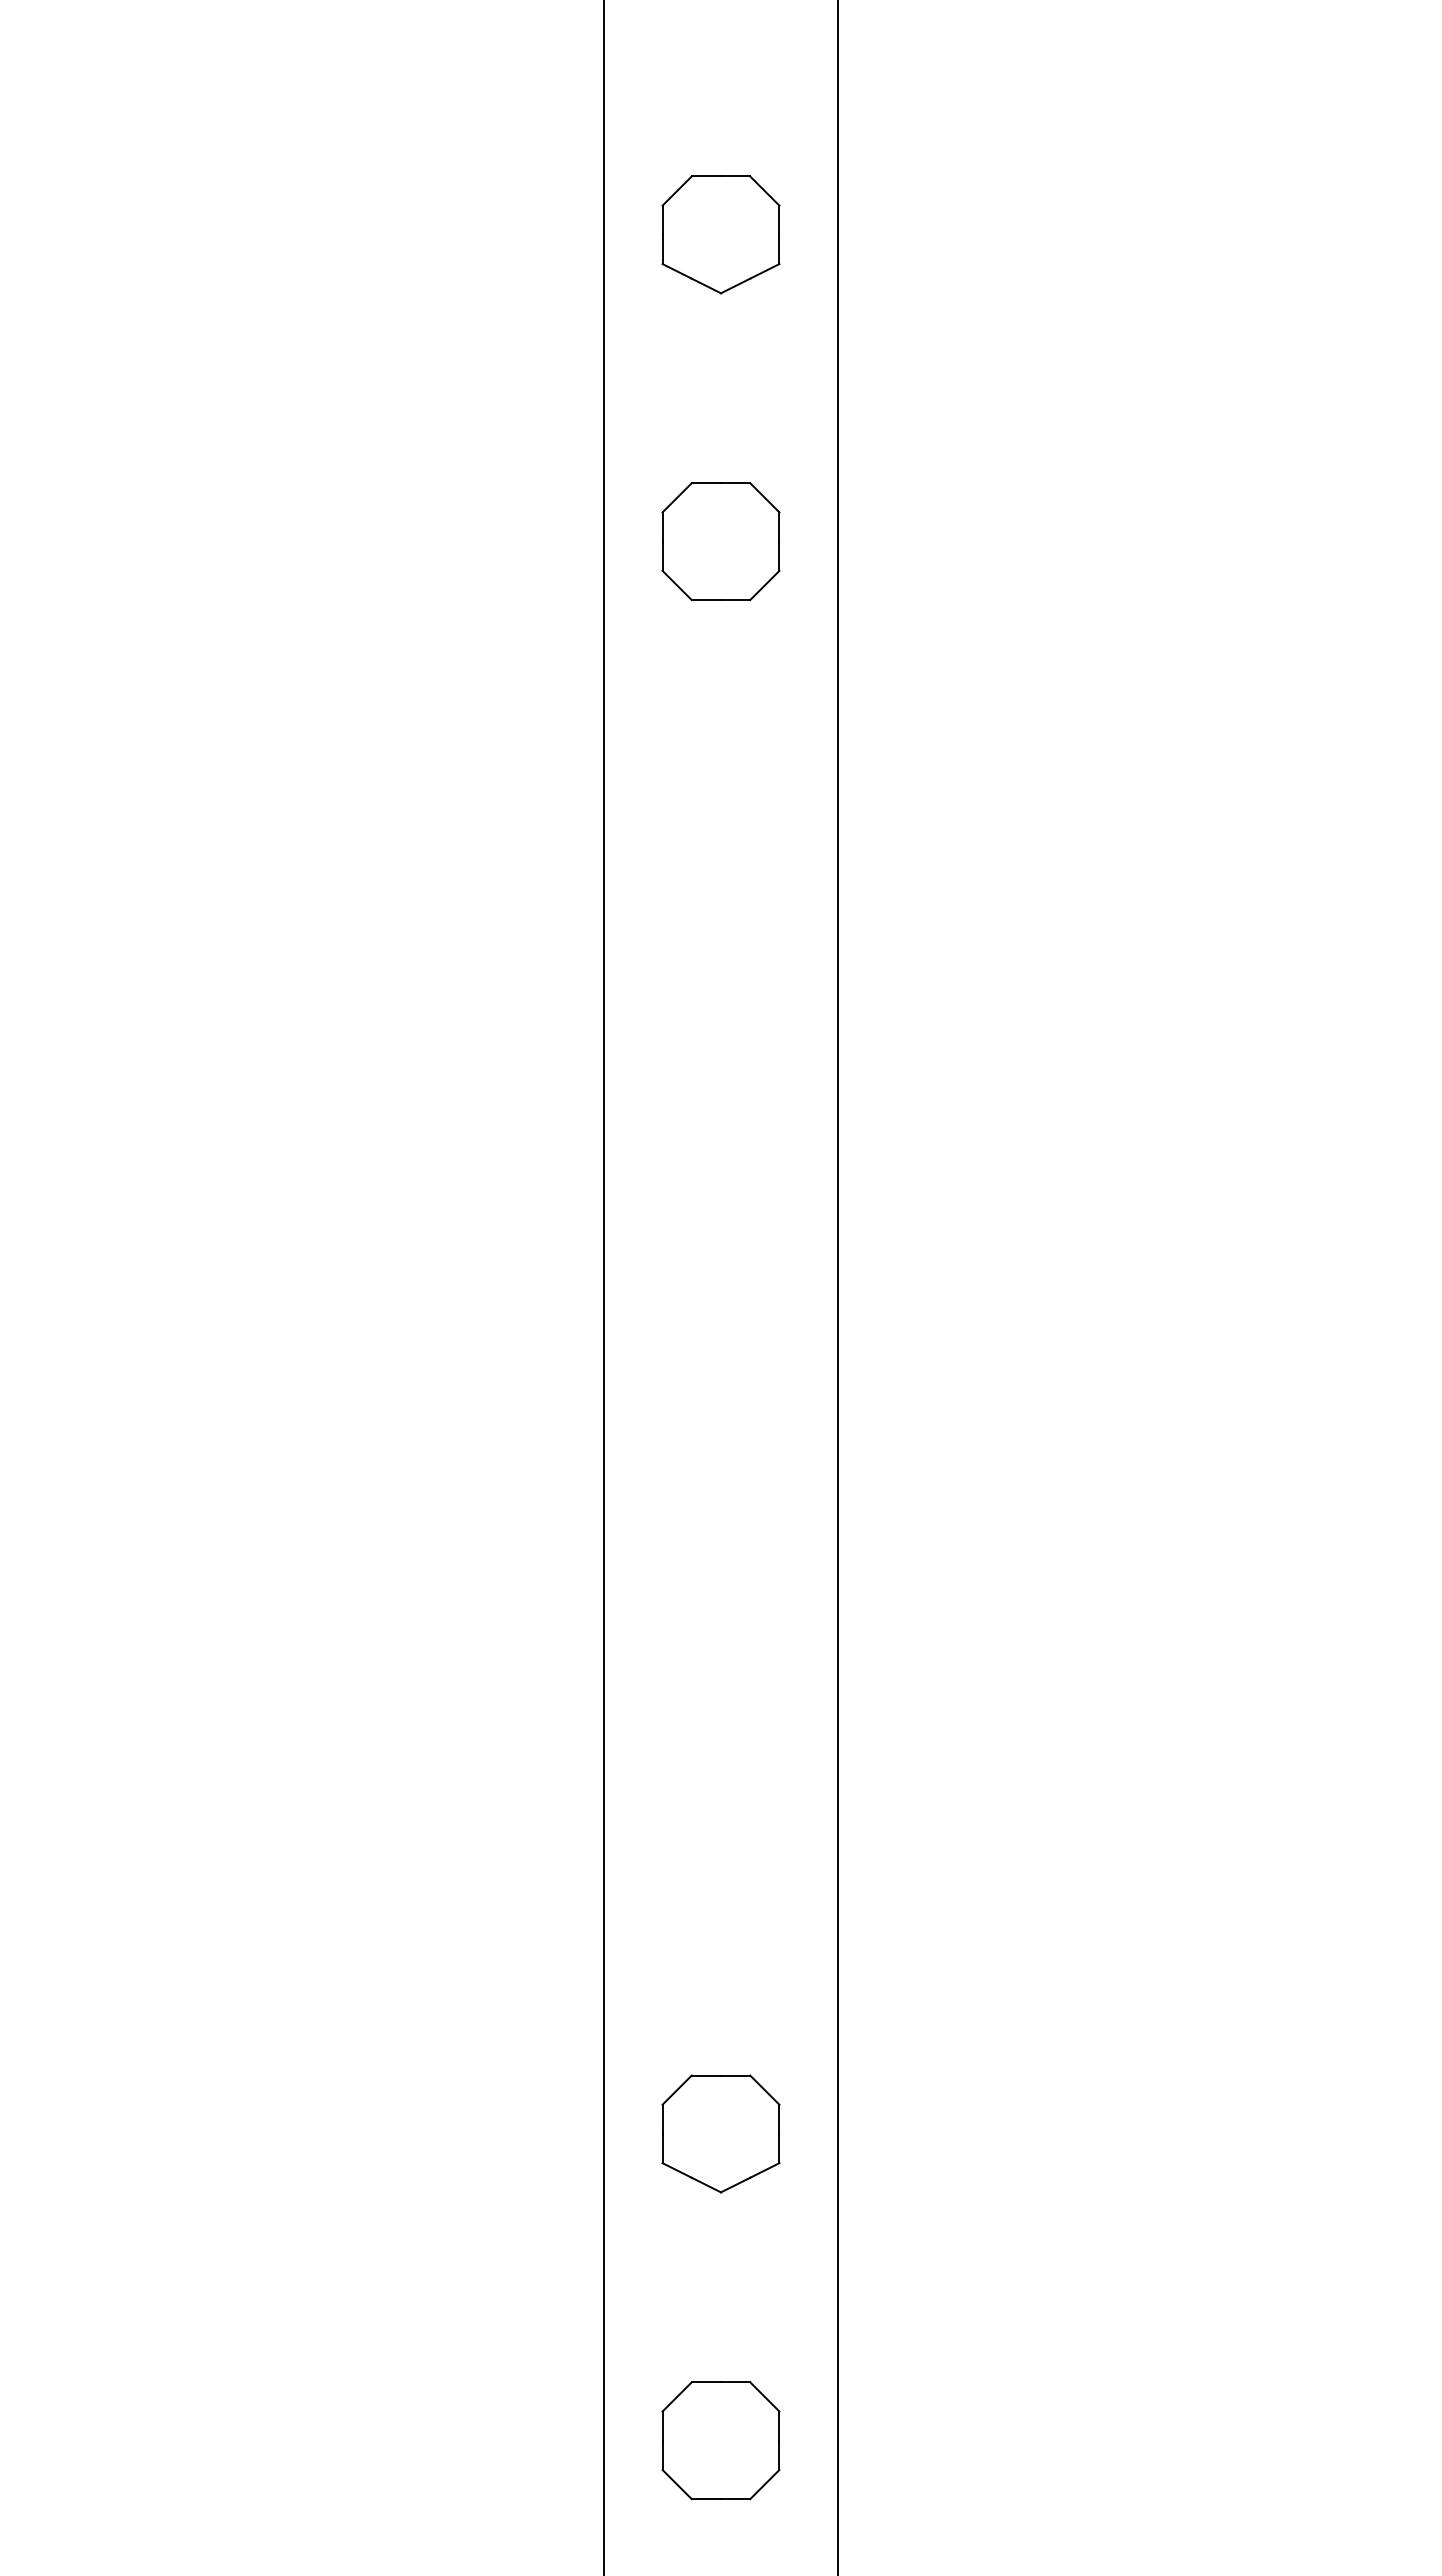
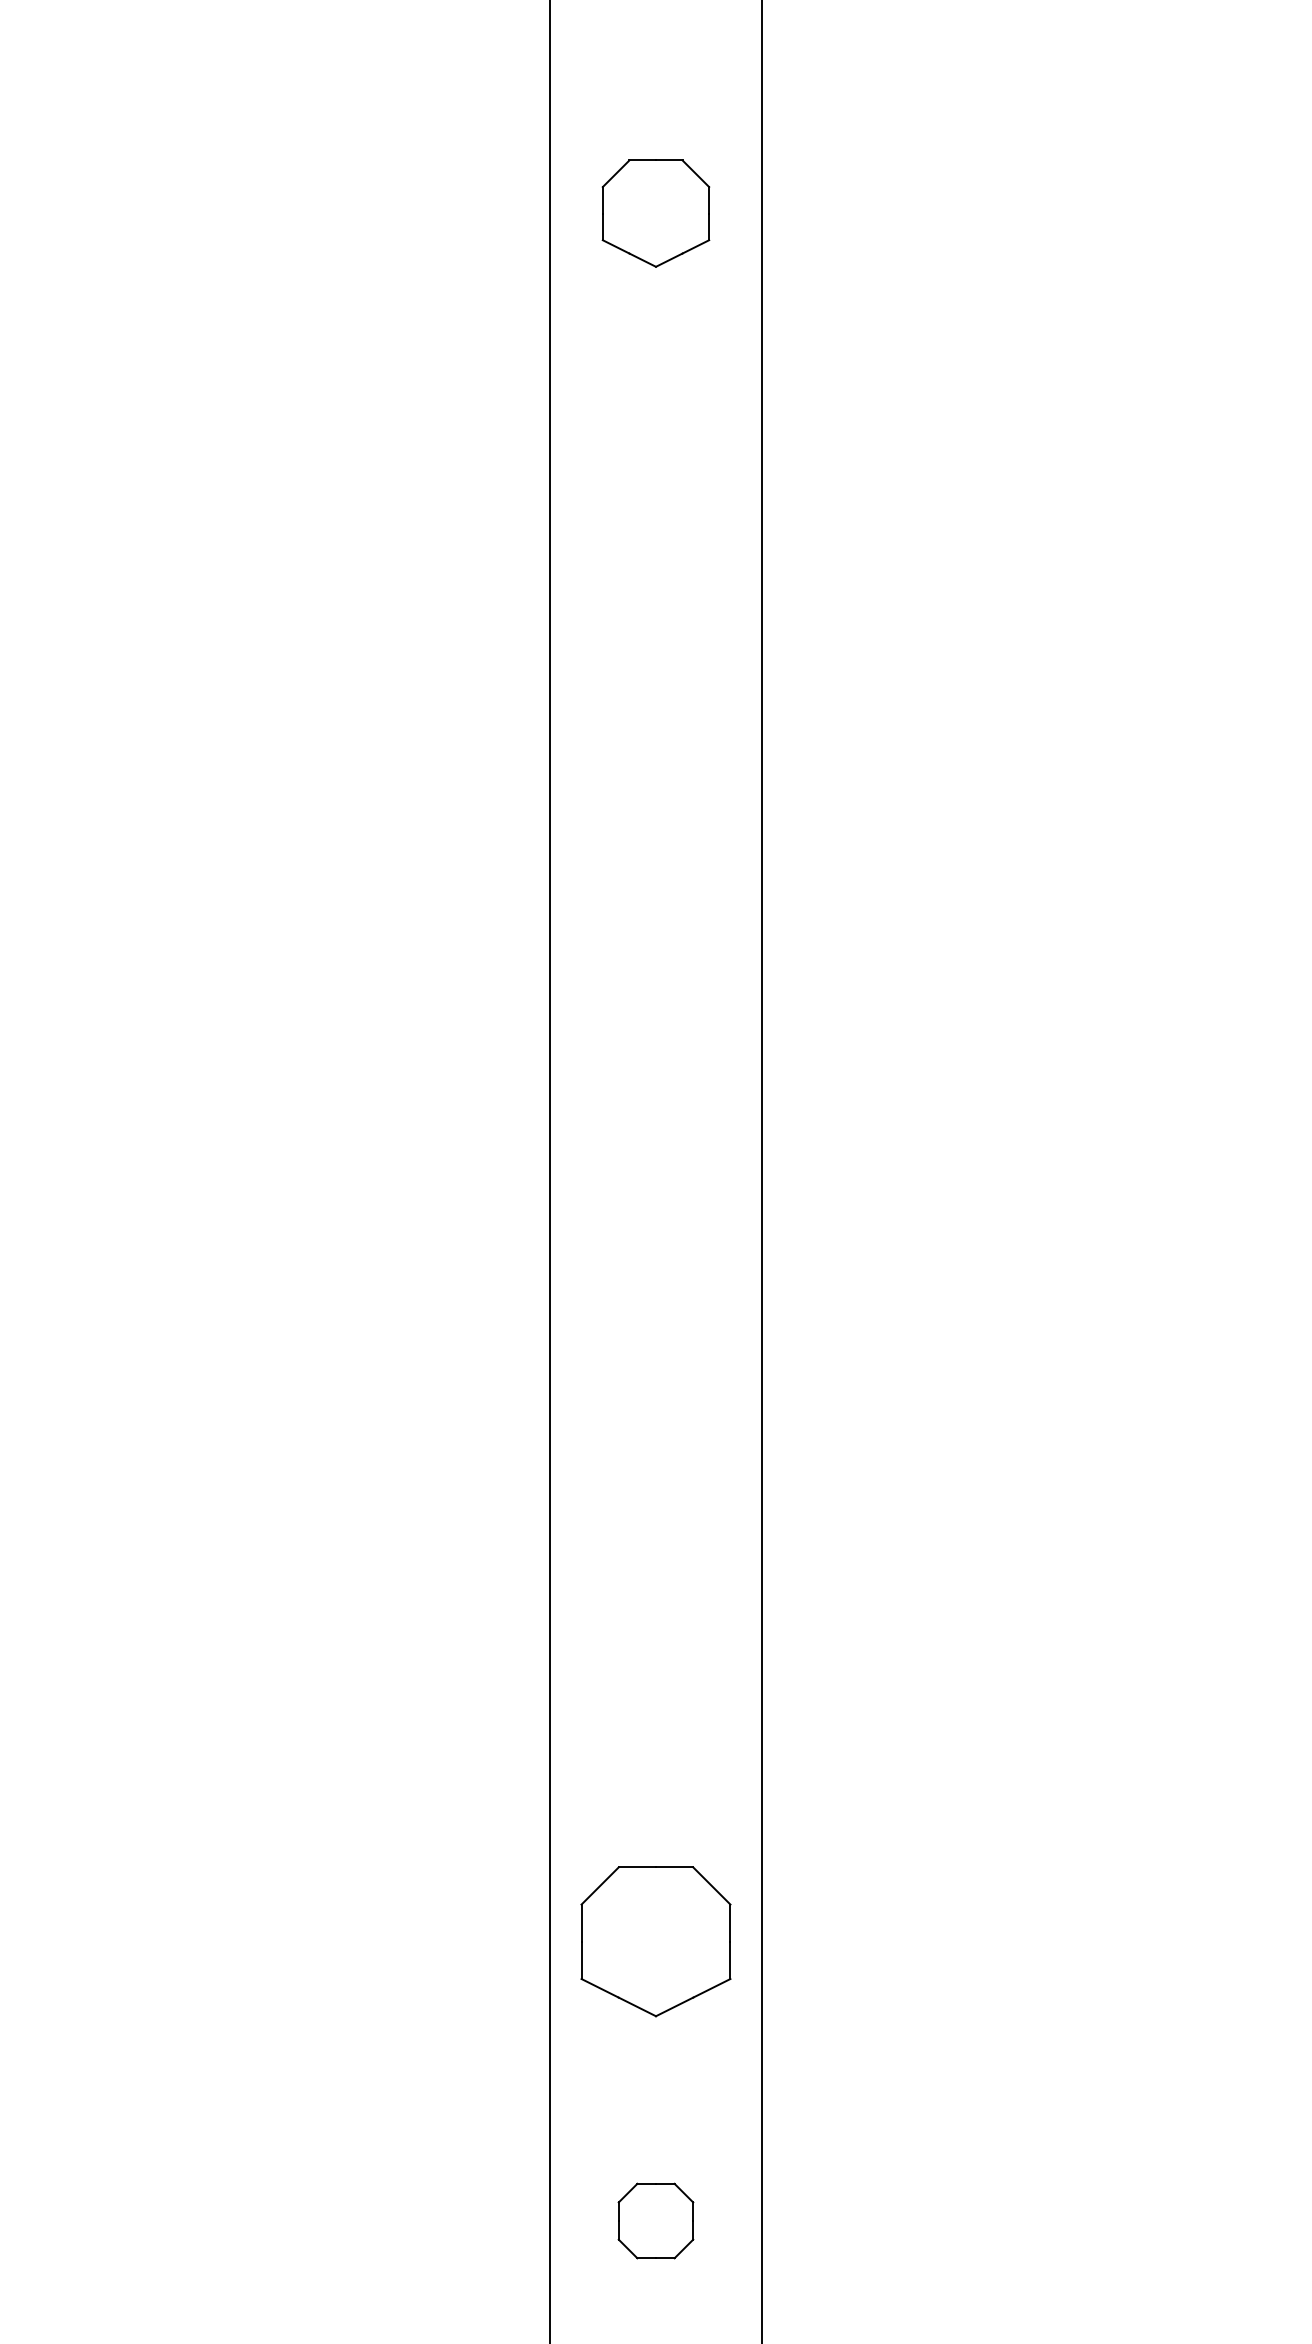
part: (720, 541) -> (655, 492), removed
part: (720, 2133) -> (655, 1941), size x1.4
part: (720, 2440) -> (655, 2220), size x0.7

